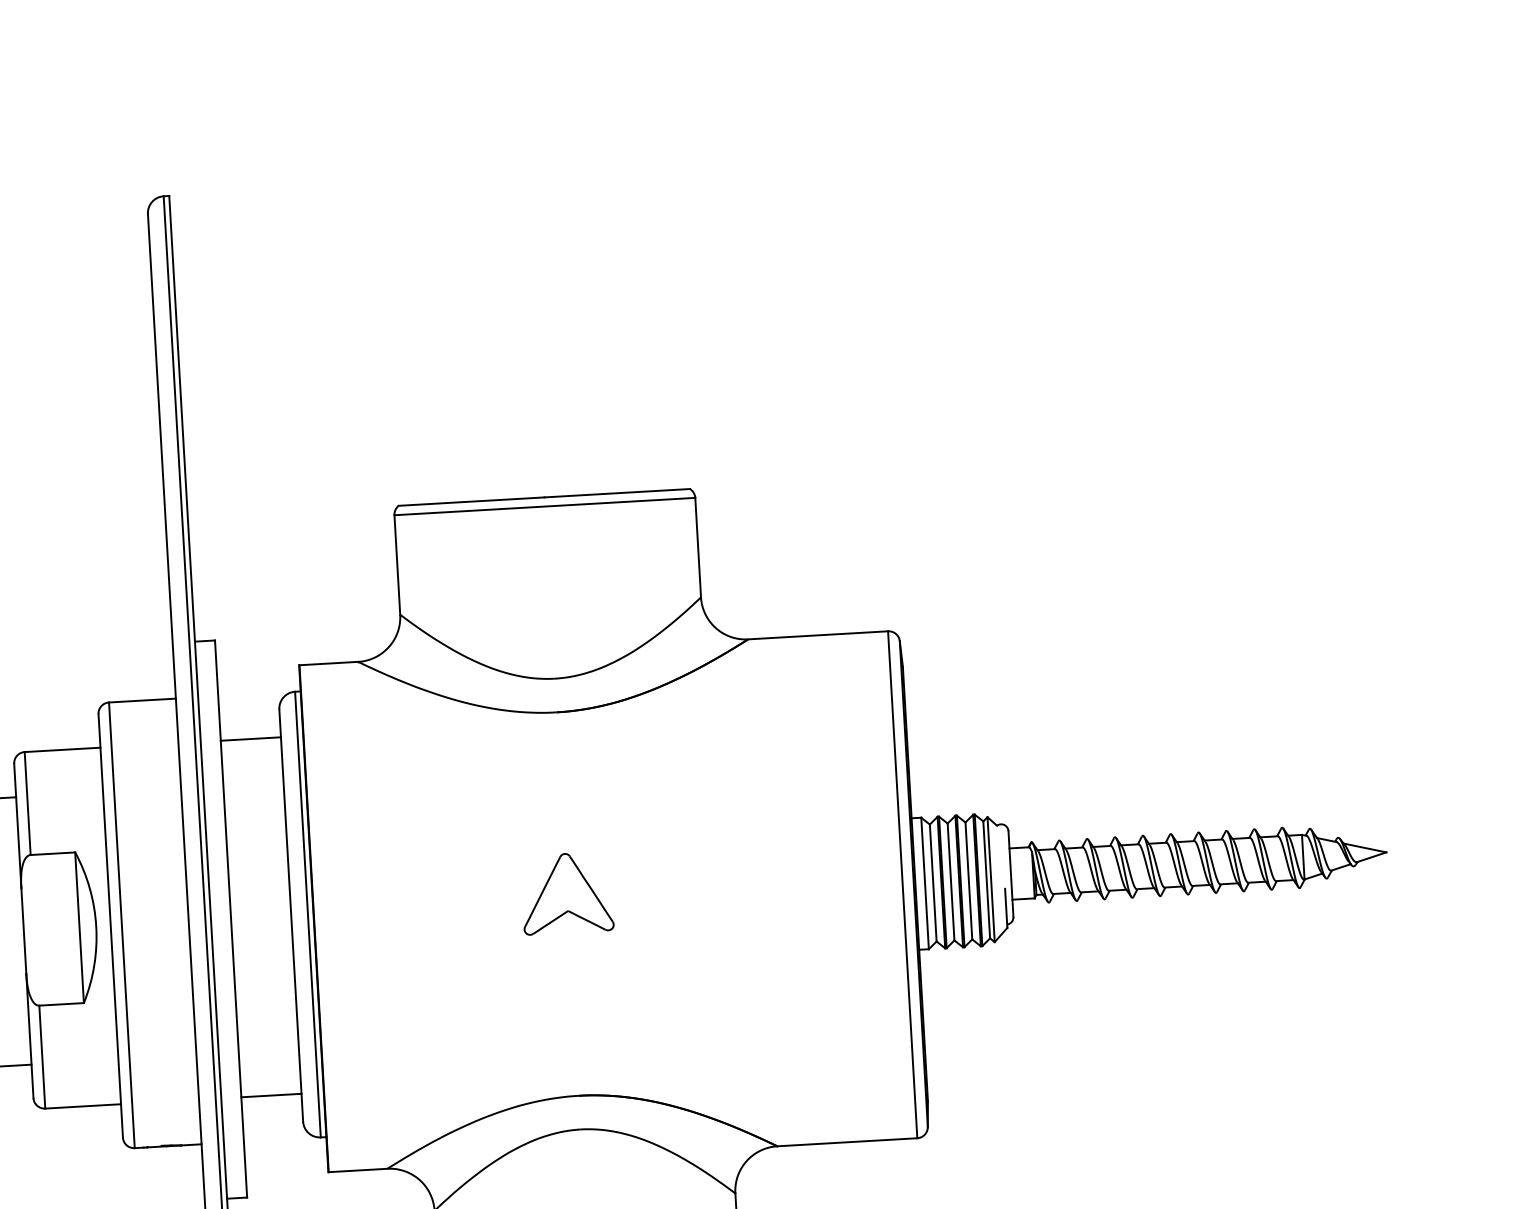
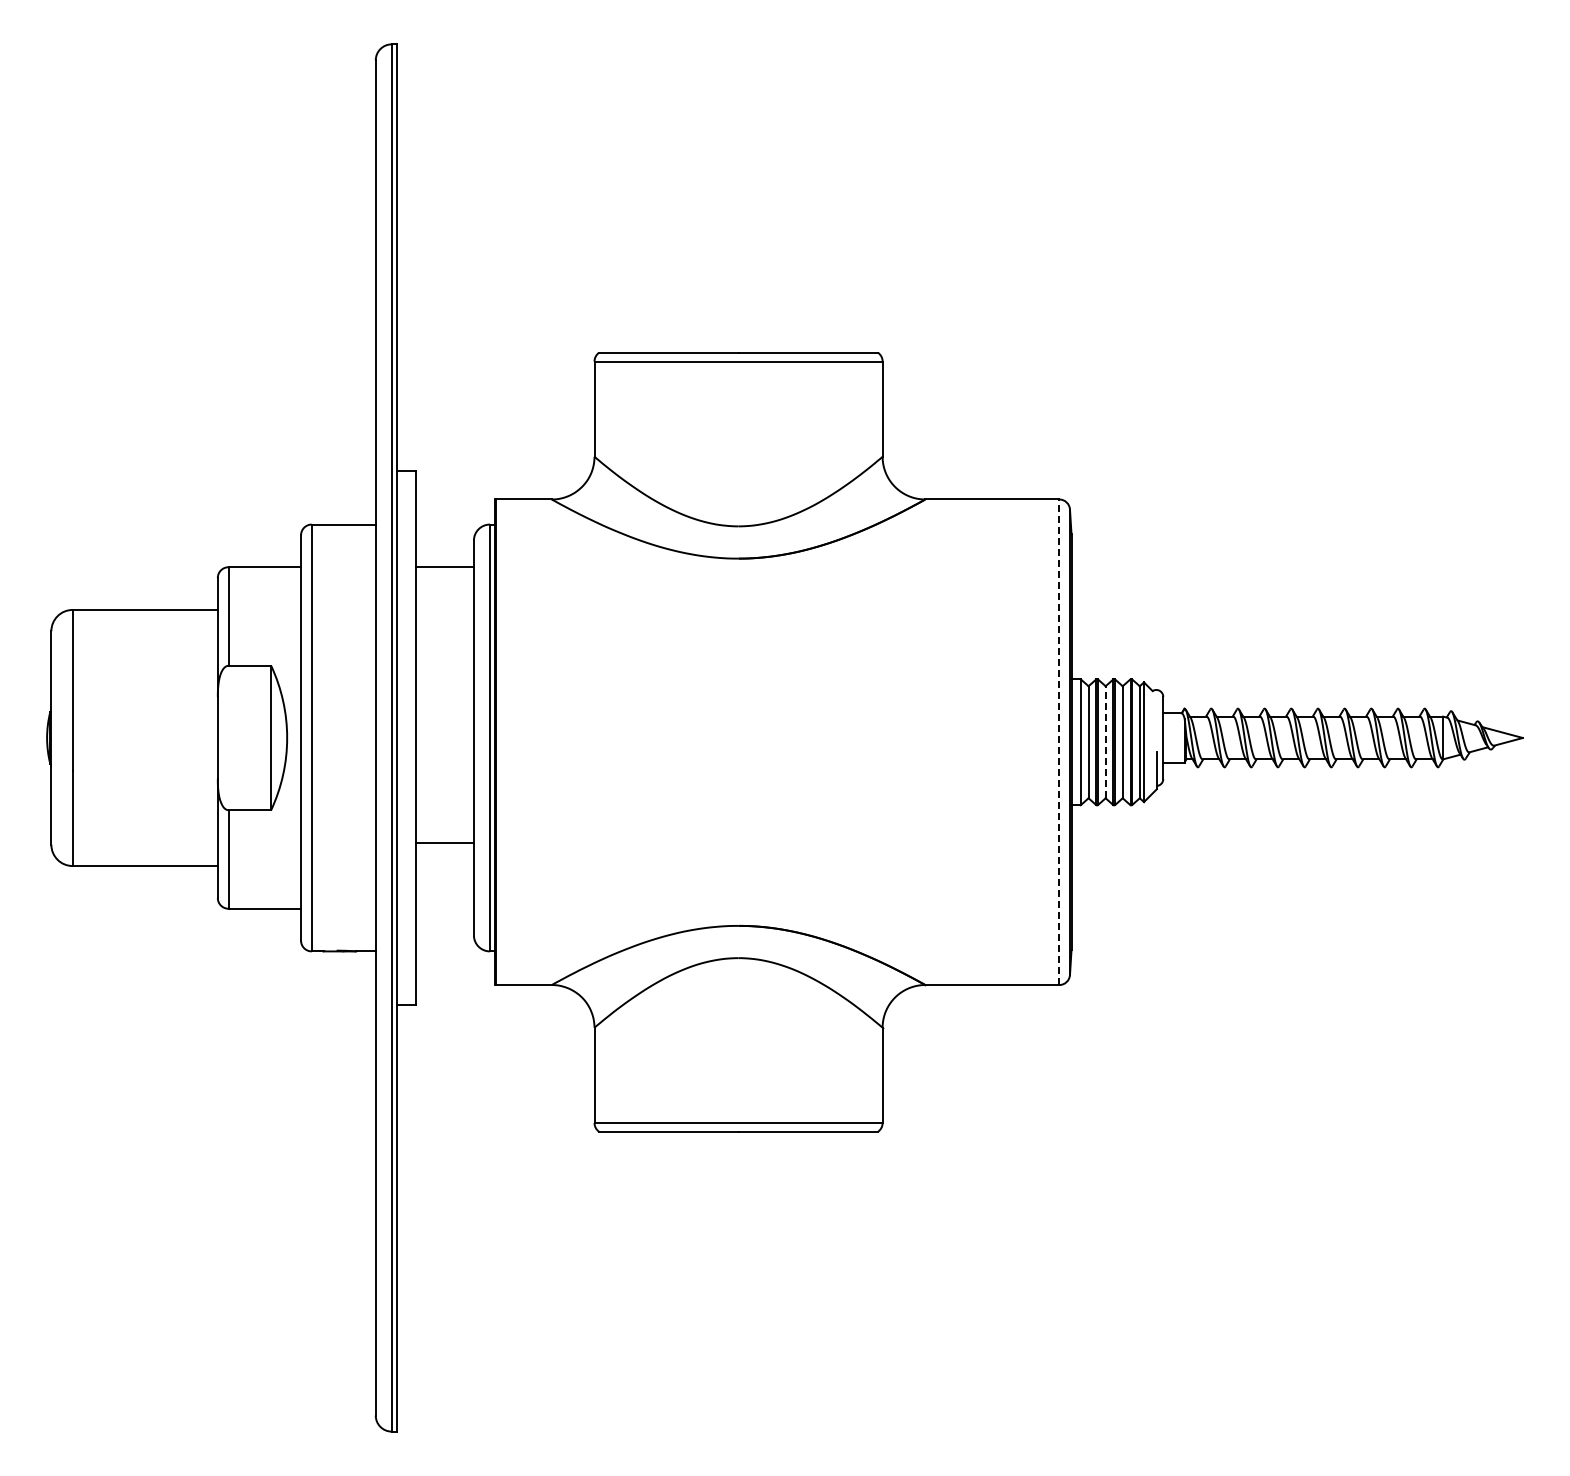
line: (950, 881) -> (1105, 741), solid -> dashed
line: (902, 885) -> (1059, 742), solid -> dashed
part: (567, 892) -> (738, 731), removed
line: (270, 1095) -> (444, 842), moved

